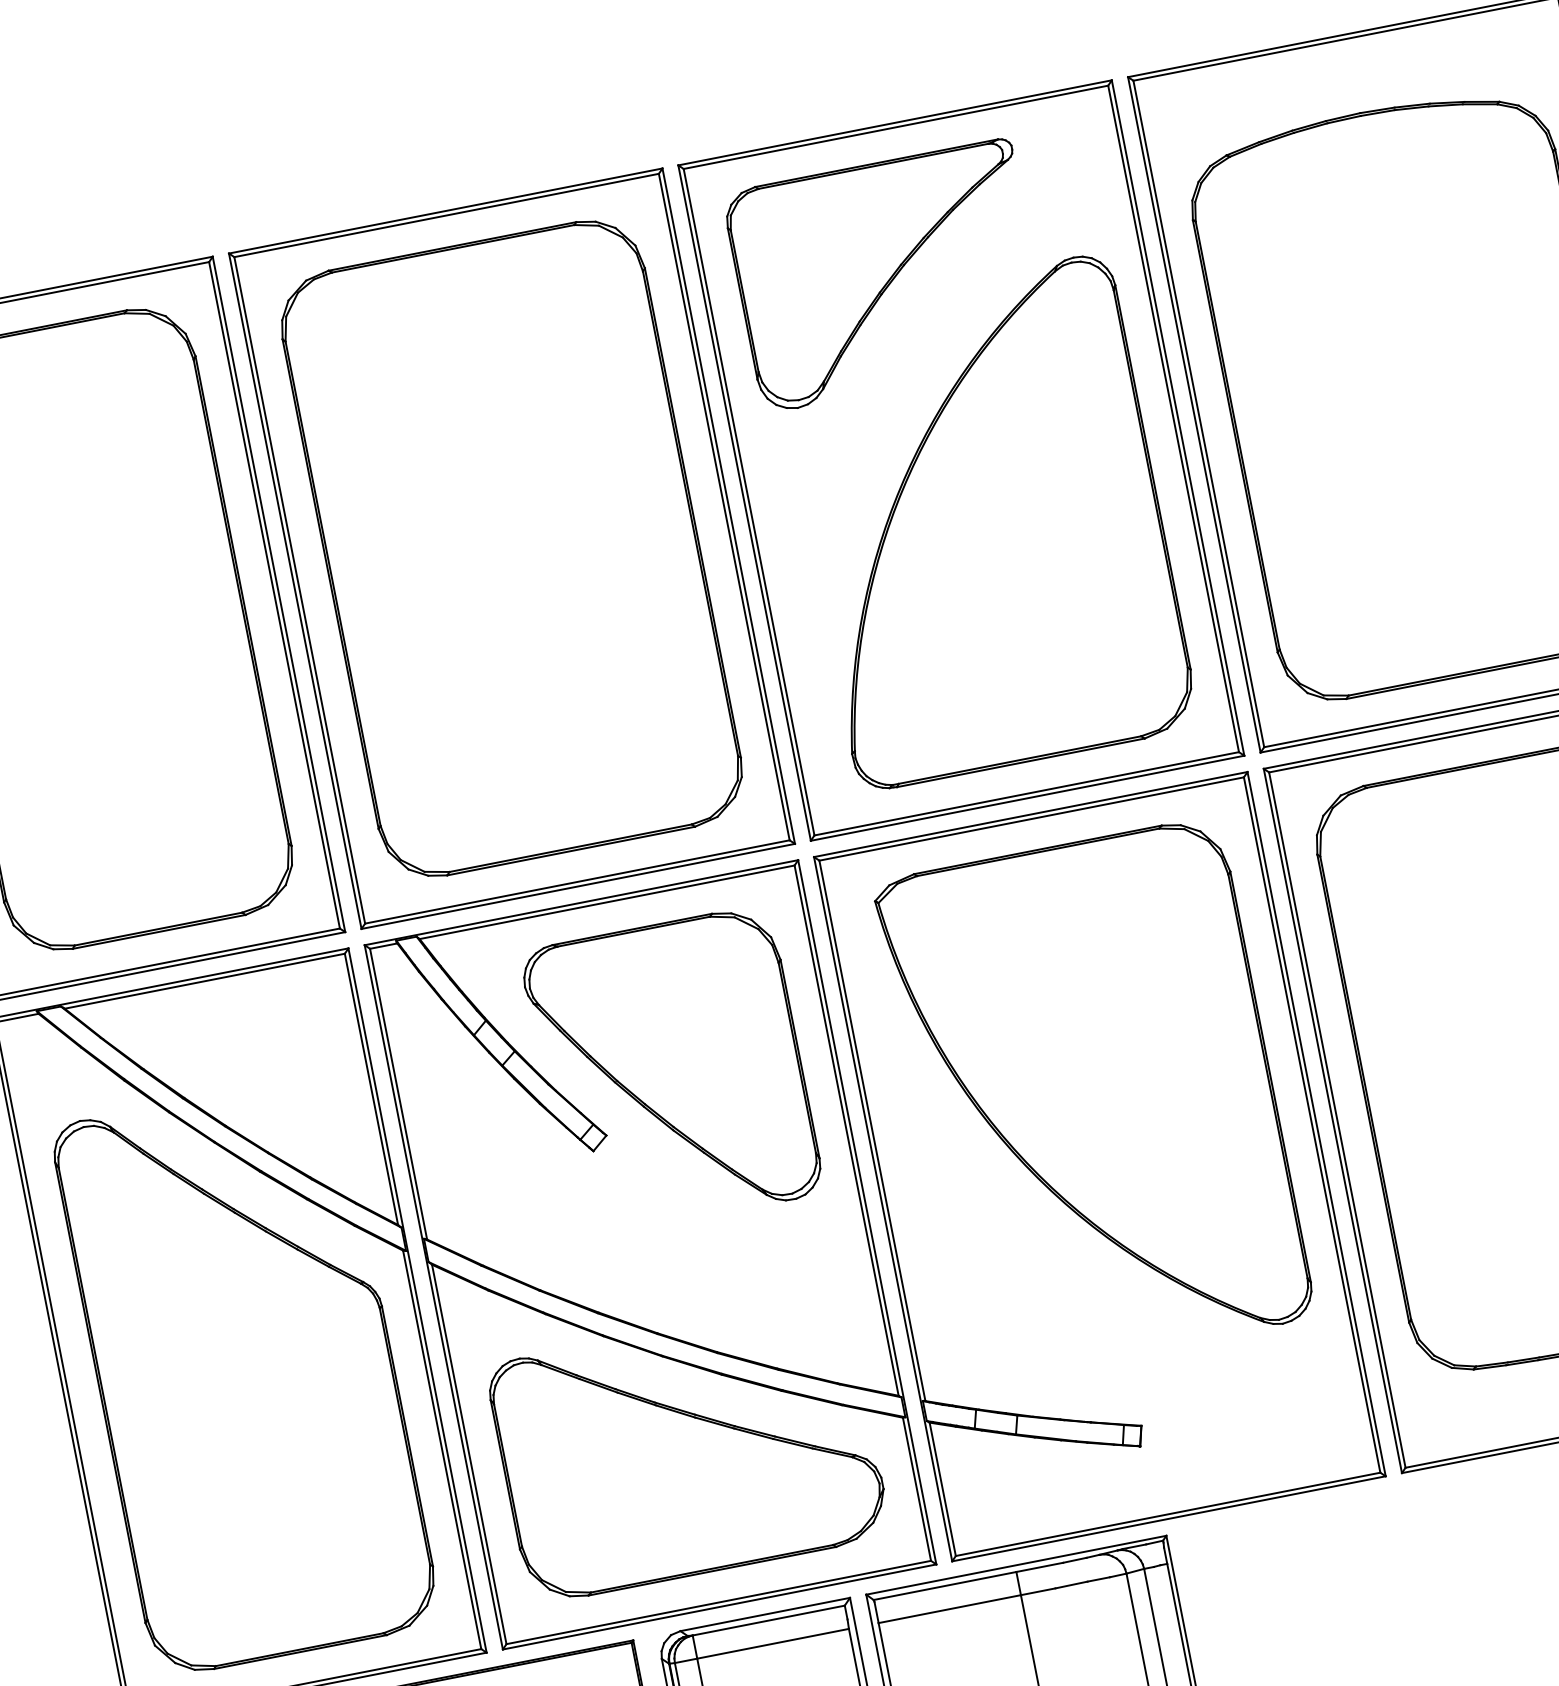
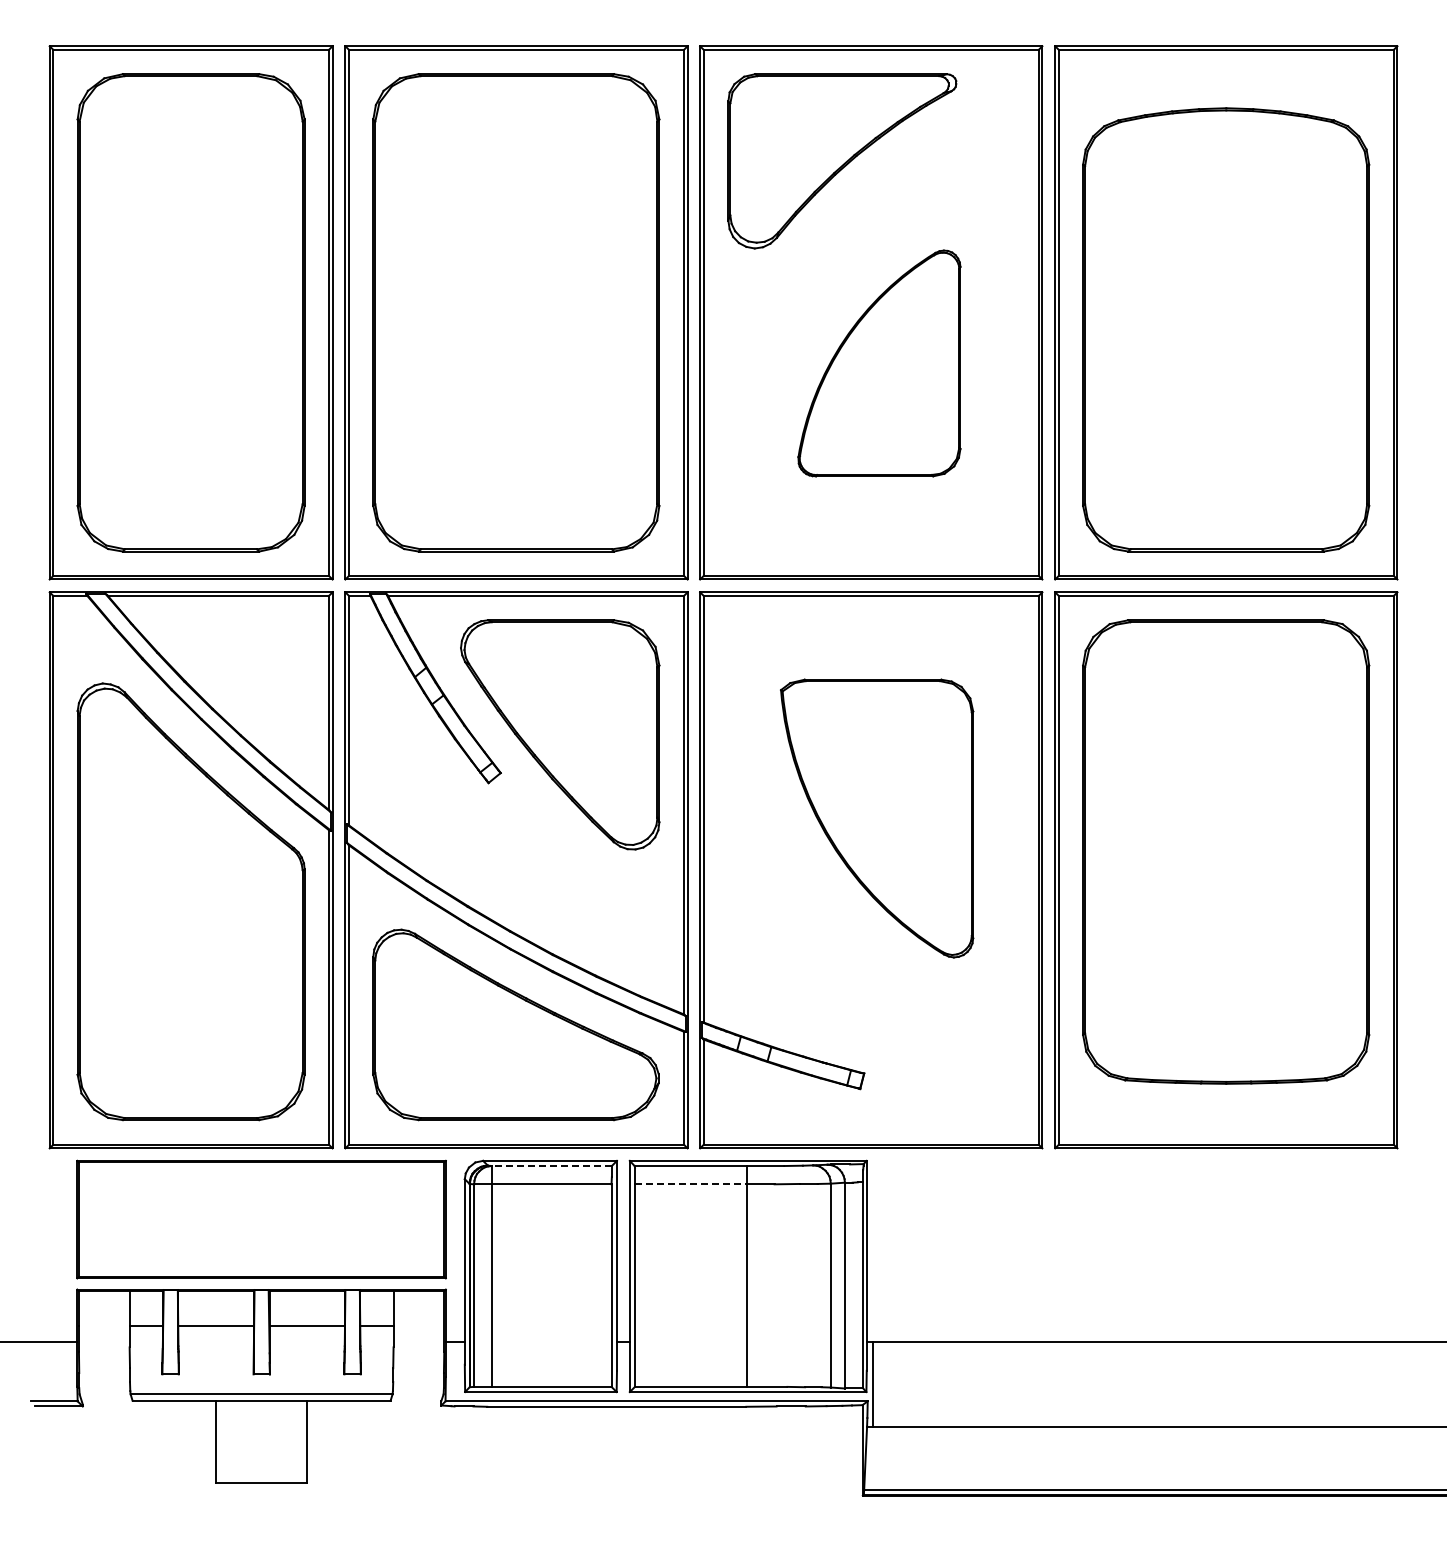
part: (984, 522) -> (879, 363), size x0.6
part: (1093, 1099) -> (876, 818), size x0.7
line: (950, 1609) -> (691, 1184), solid -> dashed
line: (768, 1621) -> (551, 1166), solid -> dashed

